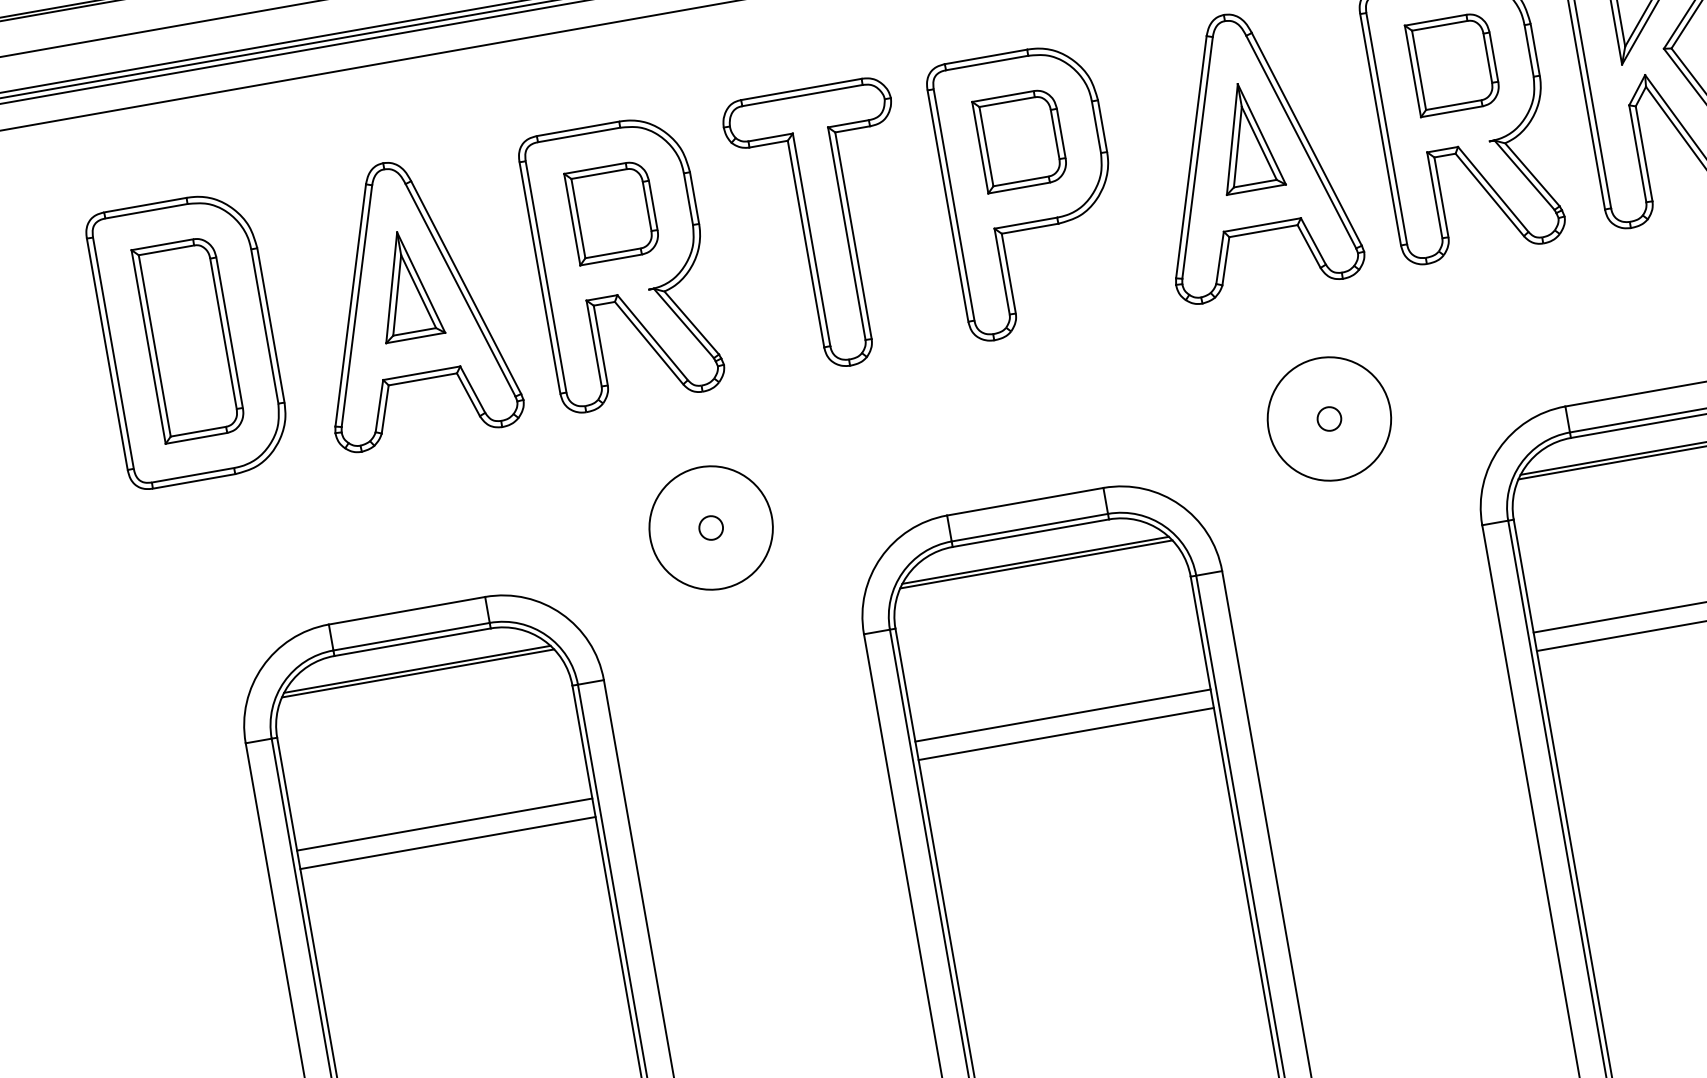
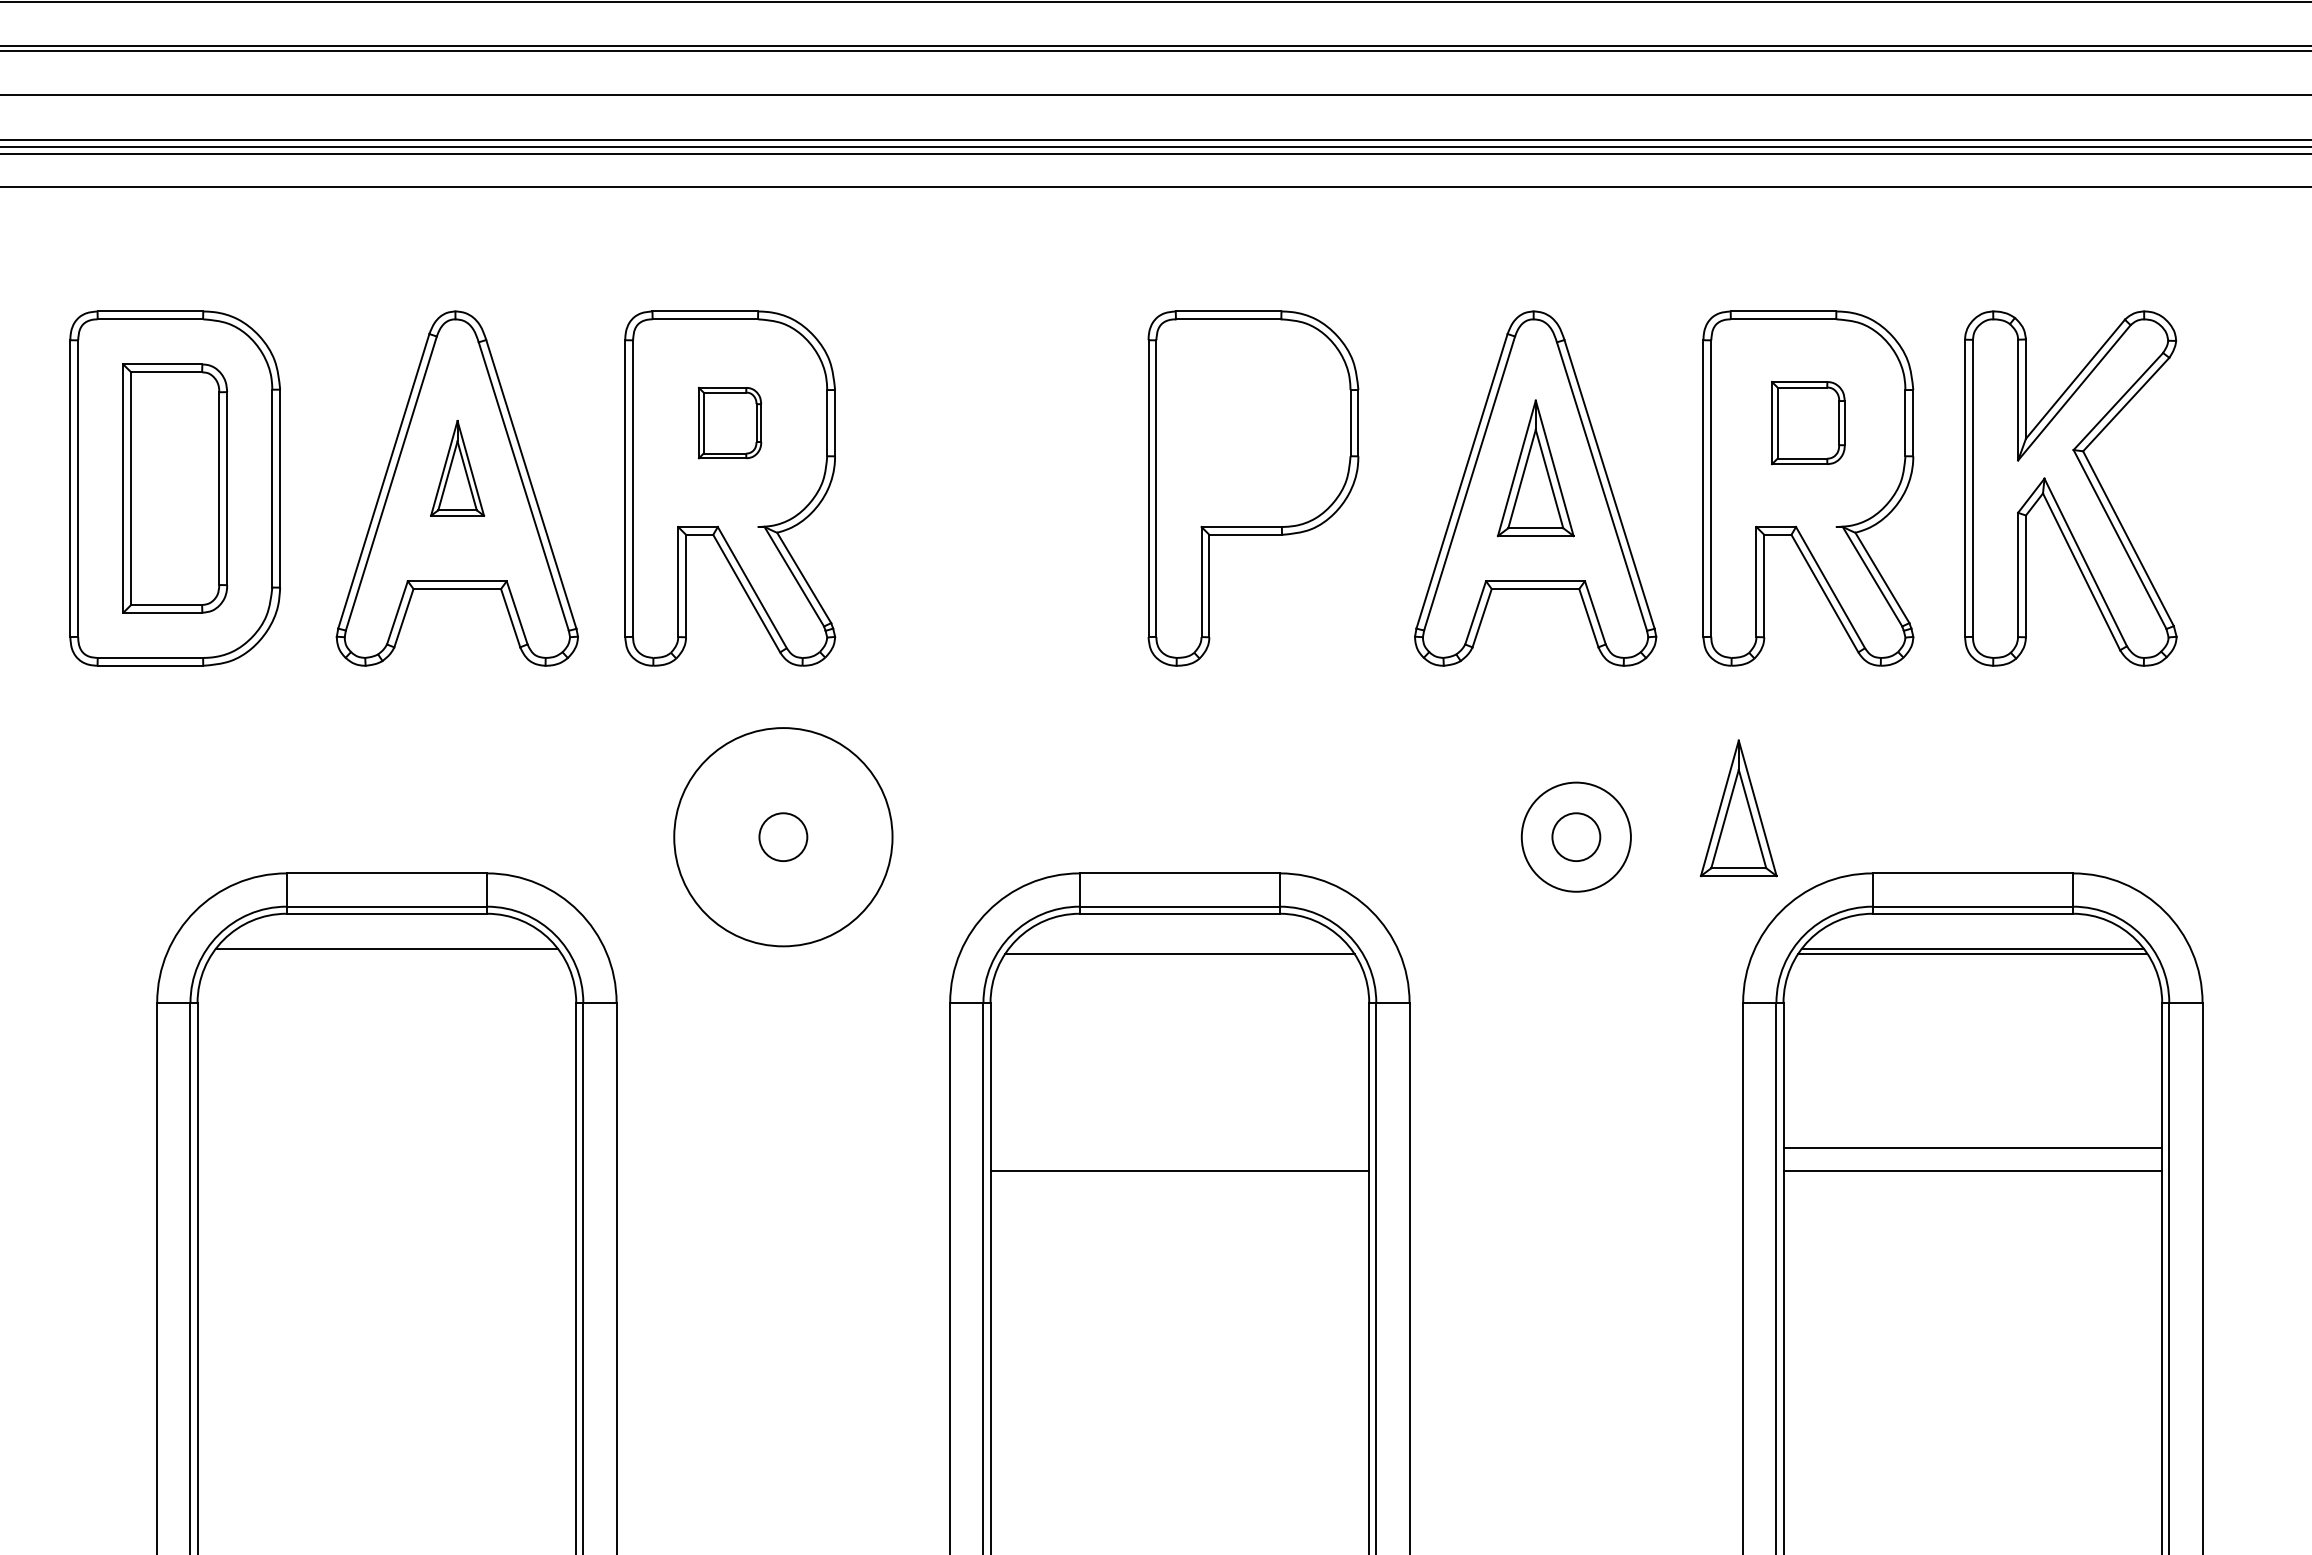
part: (1453, 63) -> (1808, 422), size x0.7
part: (1020, 140) -> (1253, 422), removed
part: (612, 212) -> (729, 422), size x0.6
part: (827, 227) -> (994, 488), removed
part: (406, 285) -> (457, 468), size x0.7
part: (1451, 374) -> (1738, 808), added
circle: (1329, 419) -> (1576, 837), size x0.7
circle: (1329, 419) -> (1576, 837), size x1.6
circle: (711, 528) -> (783, 837), size x1.4
circle: (711, 528) -> (783, 837), size x1.6
line: (1035, 560) -> (1179, 948), removed
line: (417, 673) -> (386, 953), removed
line: (1062, 715) -> (1179, 1147), removed
line: (444, 824) -> (386, 1147), removed
line: (447, 843) -> (386, 1171), removed

